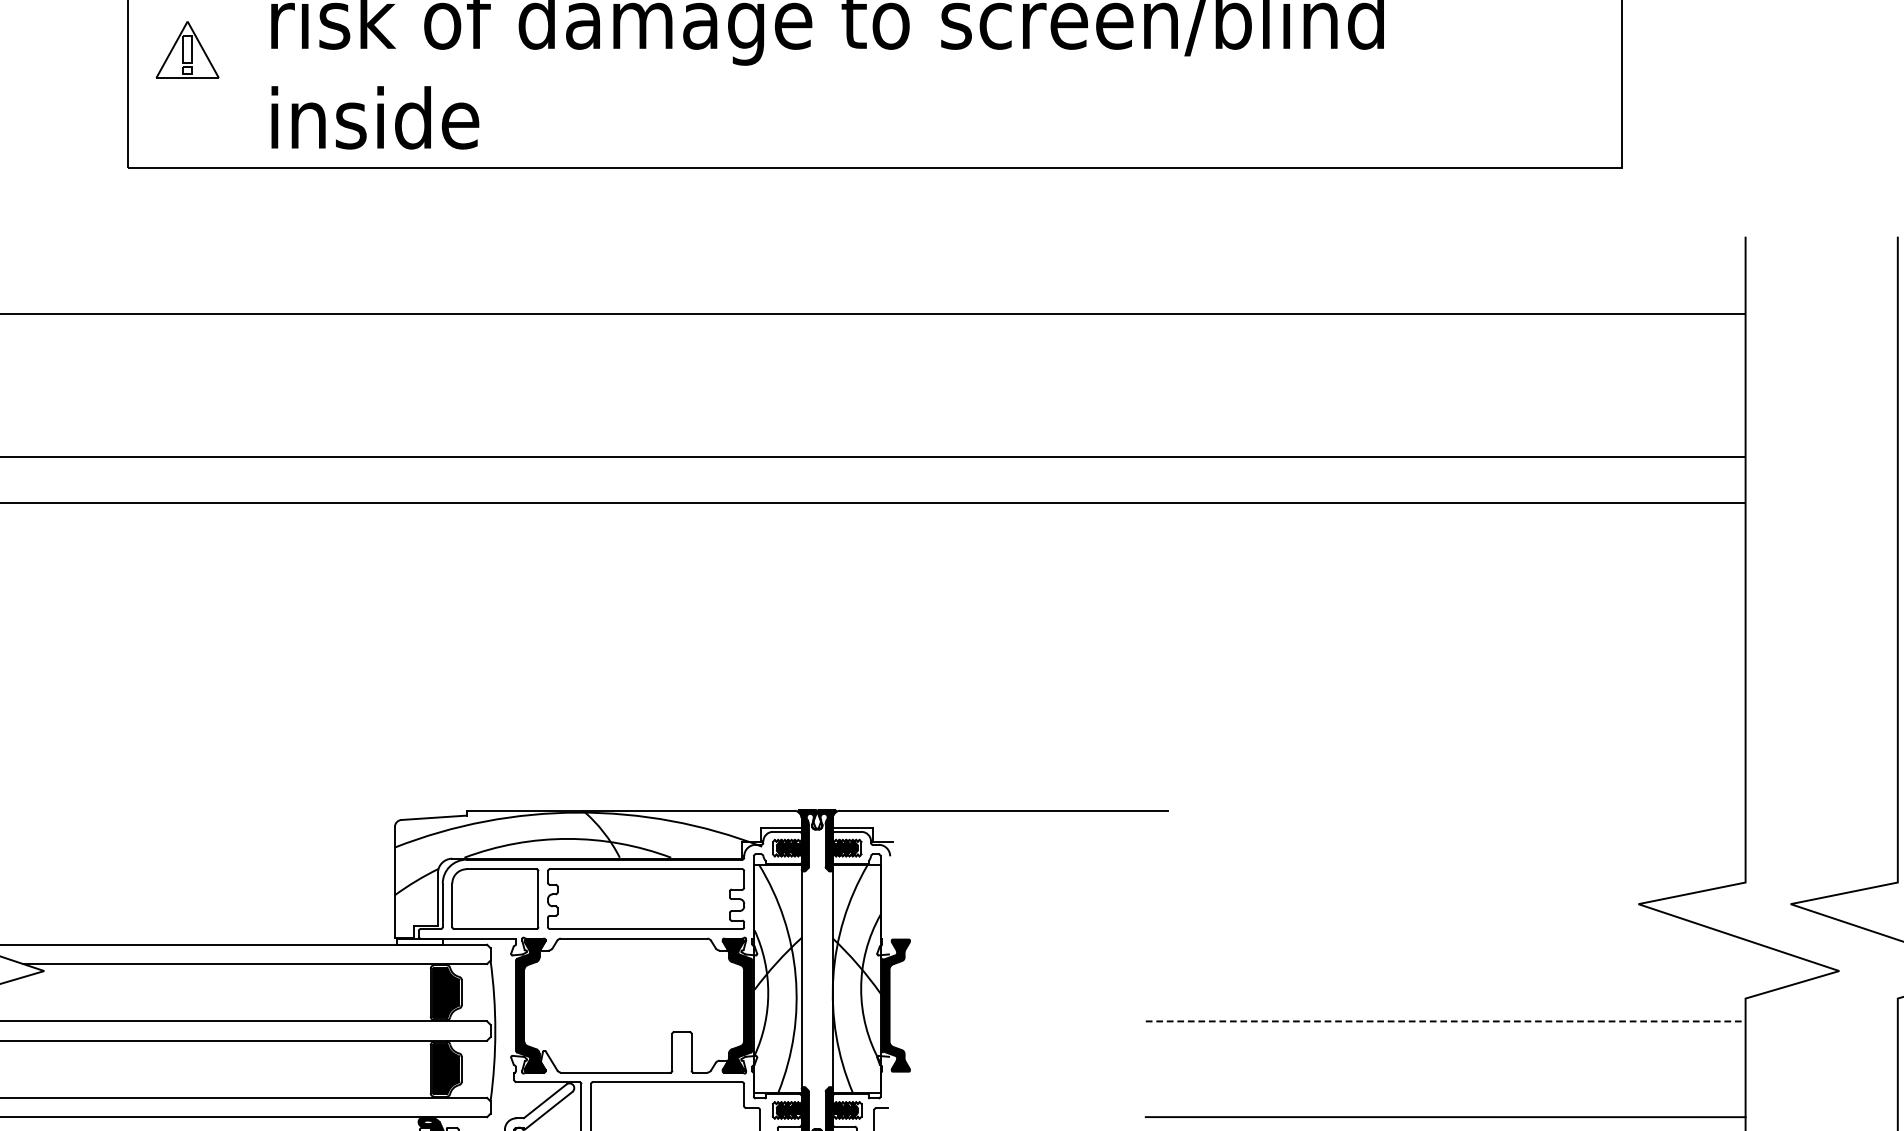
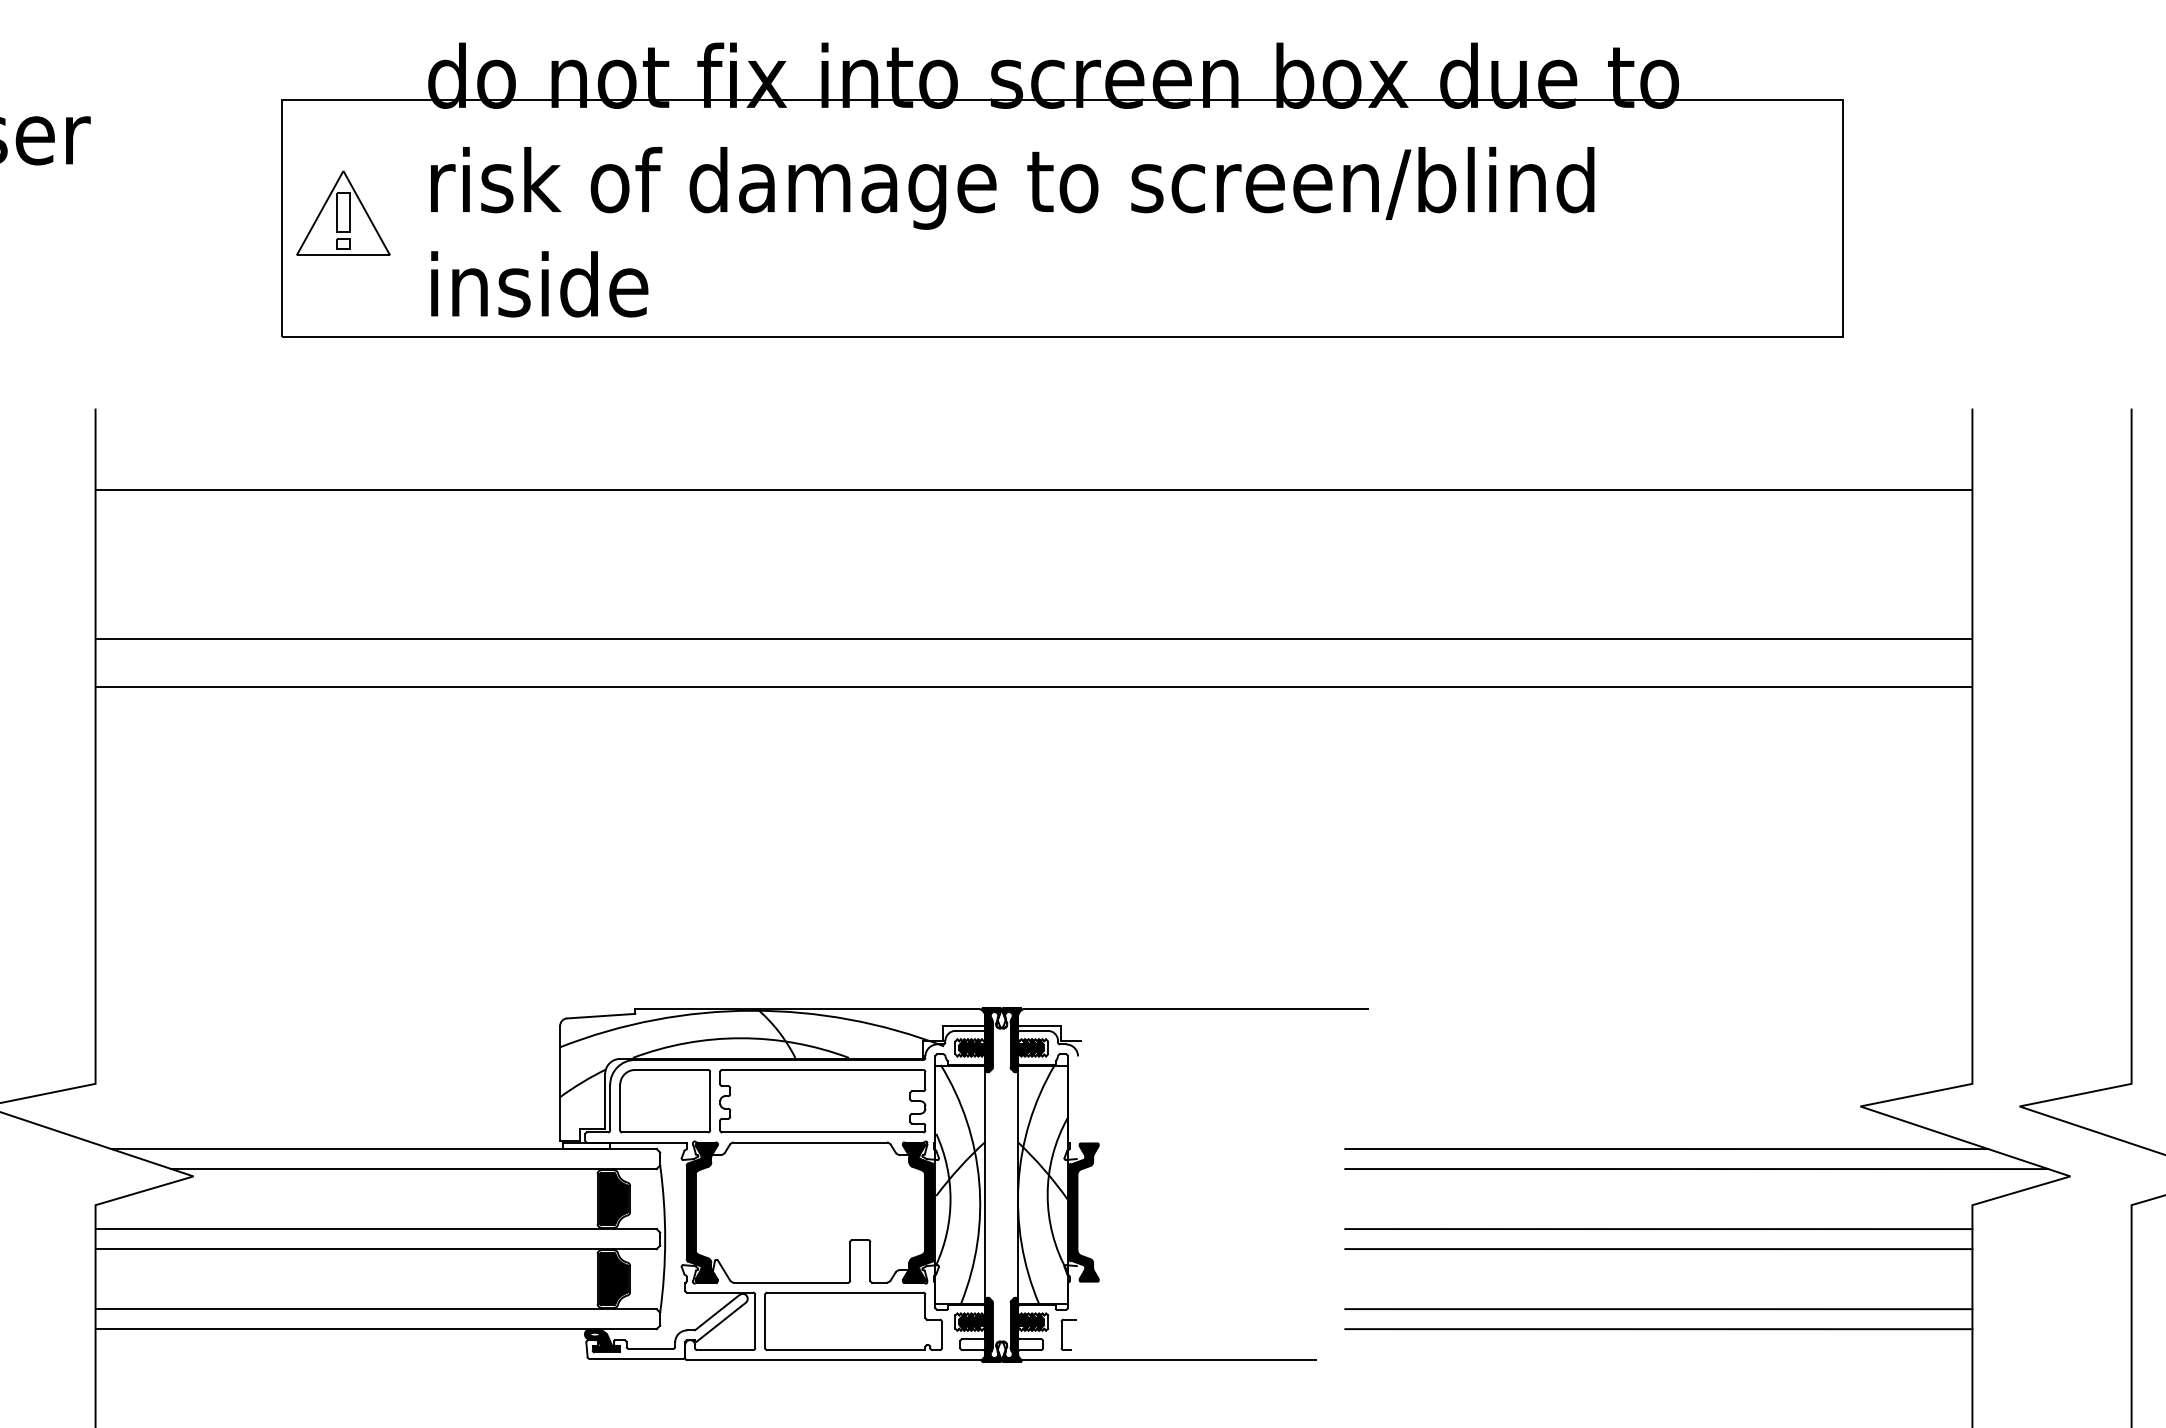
part: (187, 49) -> (343, 212), size x1.43
line: (1453, 945) -> (1666, 1149), added
line: (1481, 964) -> (1696, 1169), added
line: (1445, 1021) -> (1658, 1229), dashed -> solid
line: (1445, 1040) -> (1658, 1249), added
line: (1445, 1098) -> (1658, 1309), added

